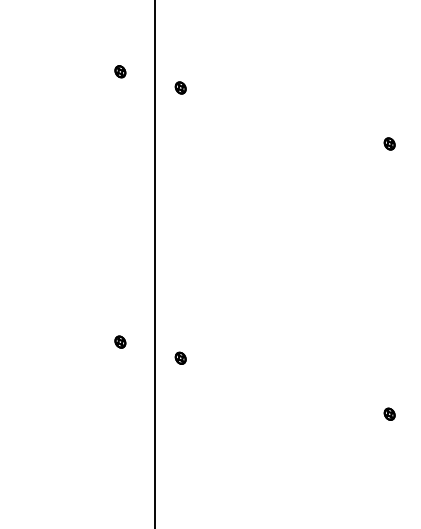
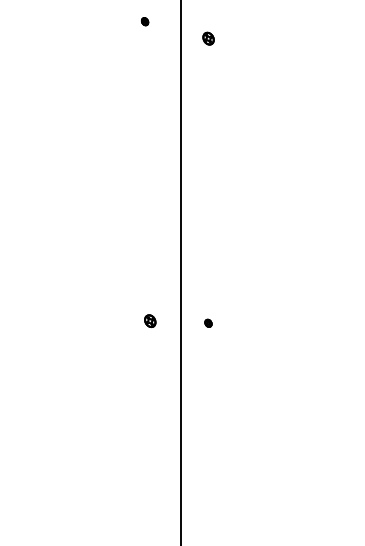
part: (120, 71) -> (145, 21), size x0.6
part: (120, 341) -> (150, 320), moved
part: (180, 357) -> (208, 322), size x0.6

